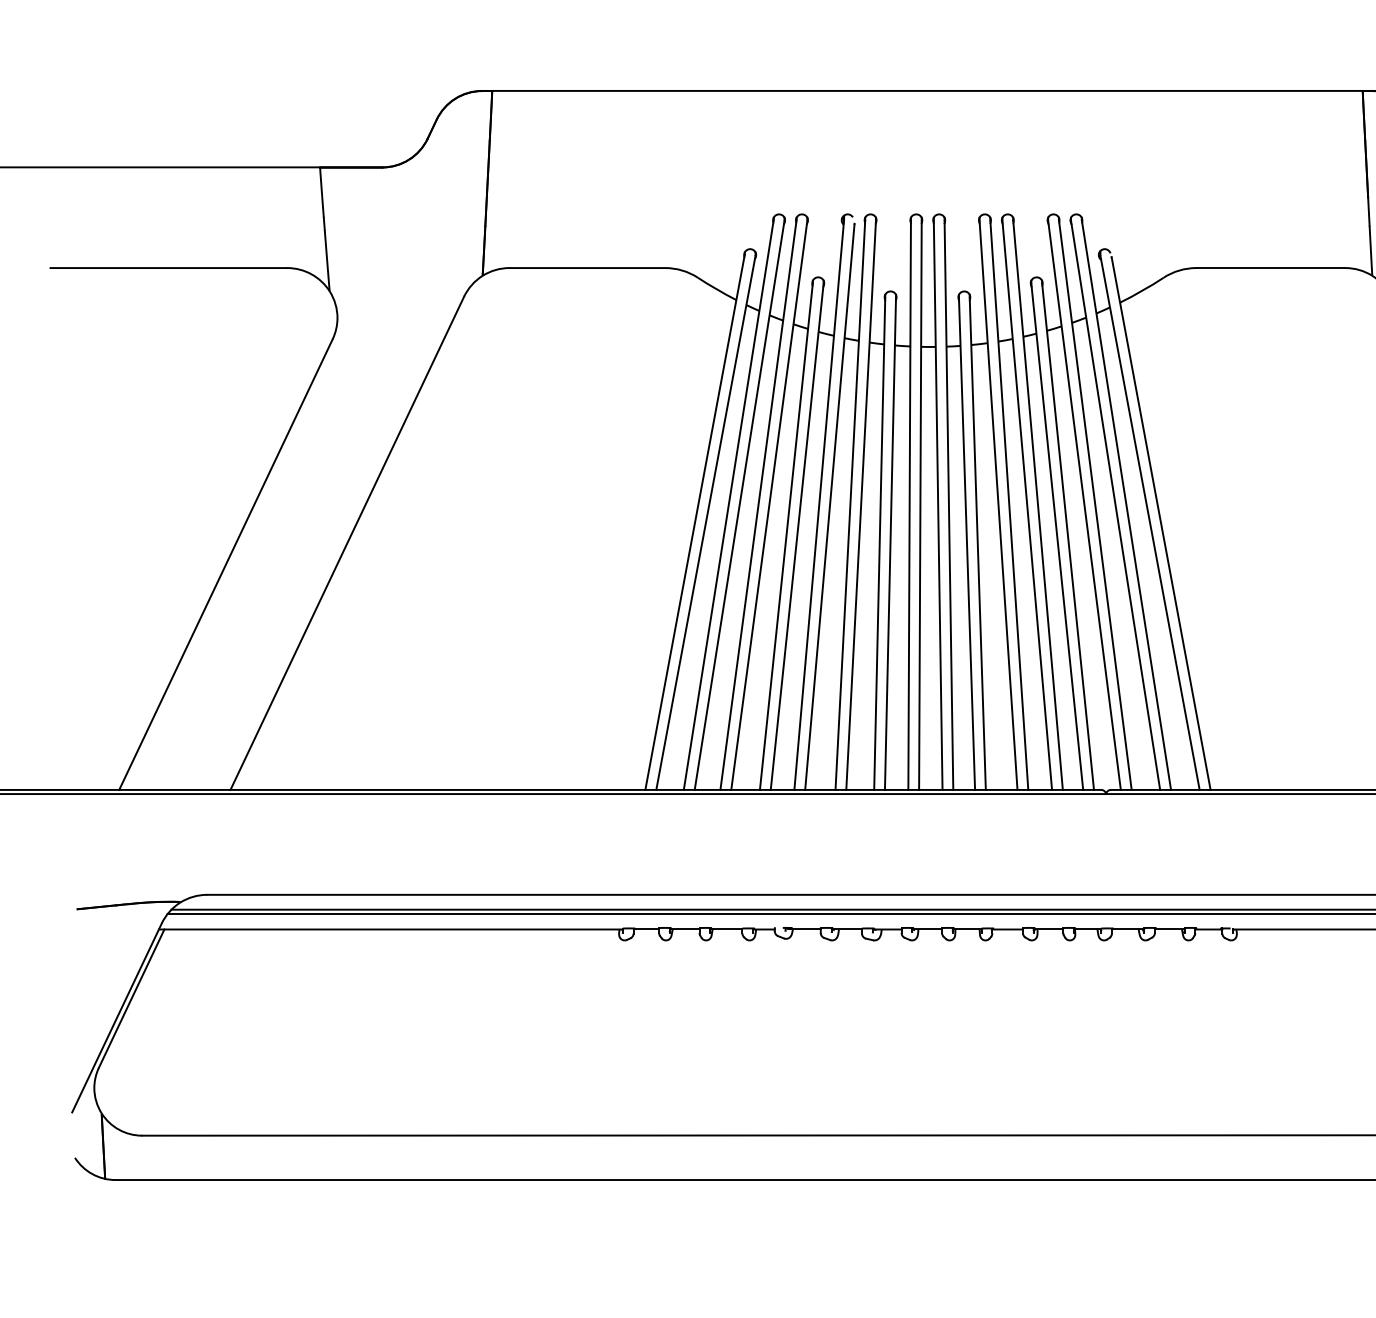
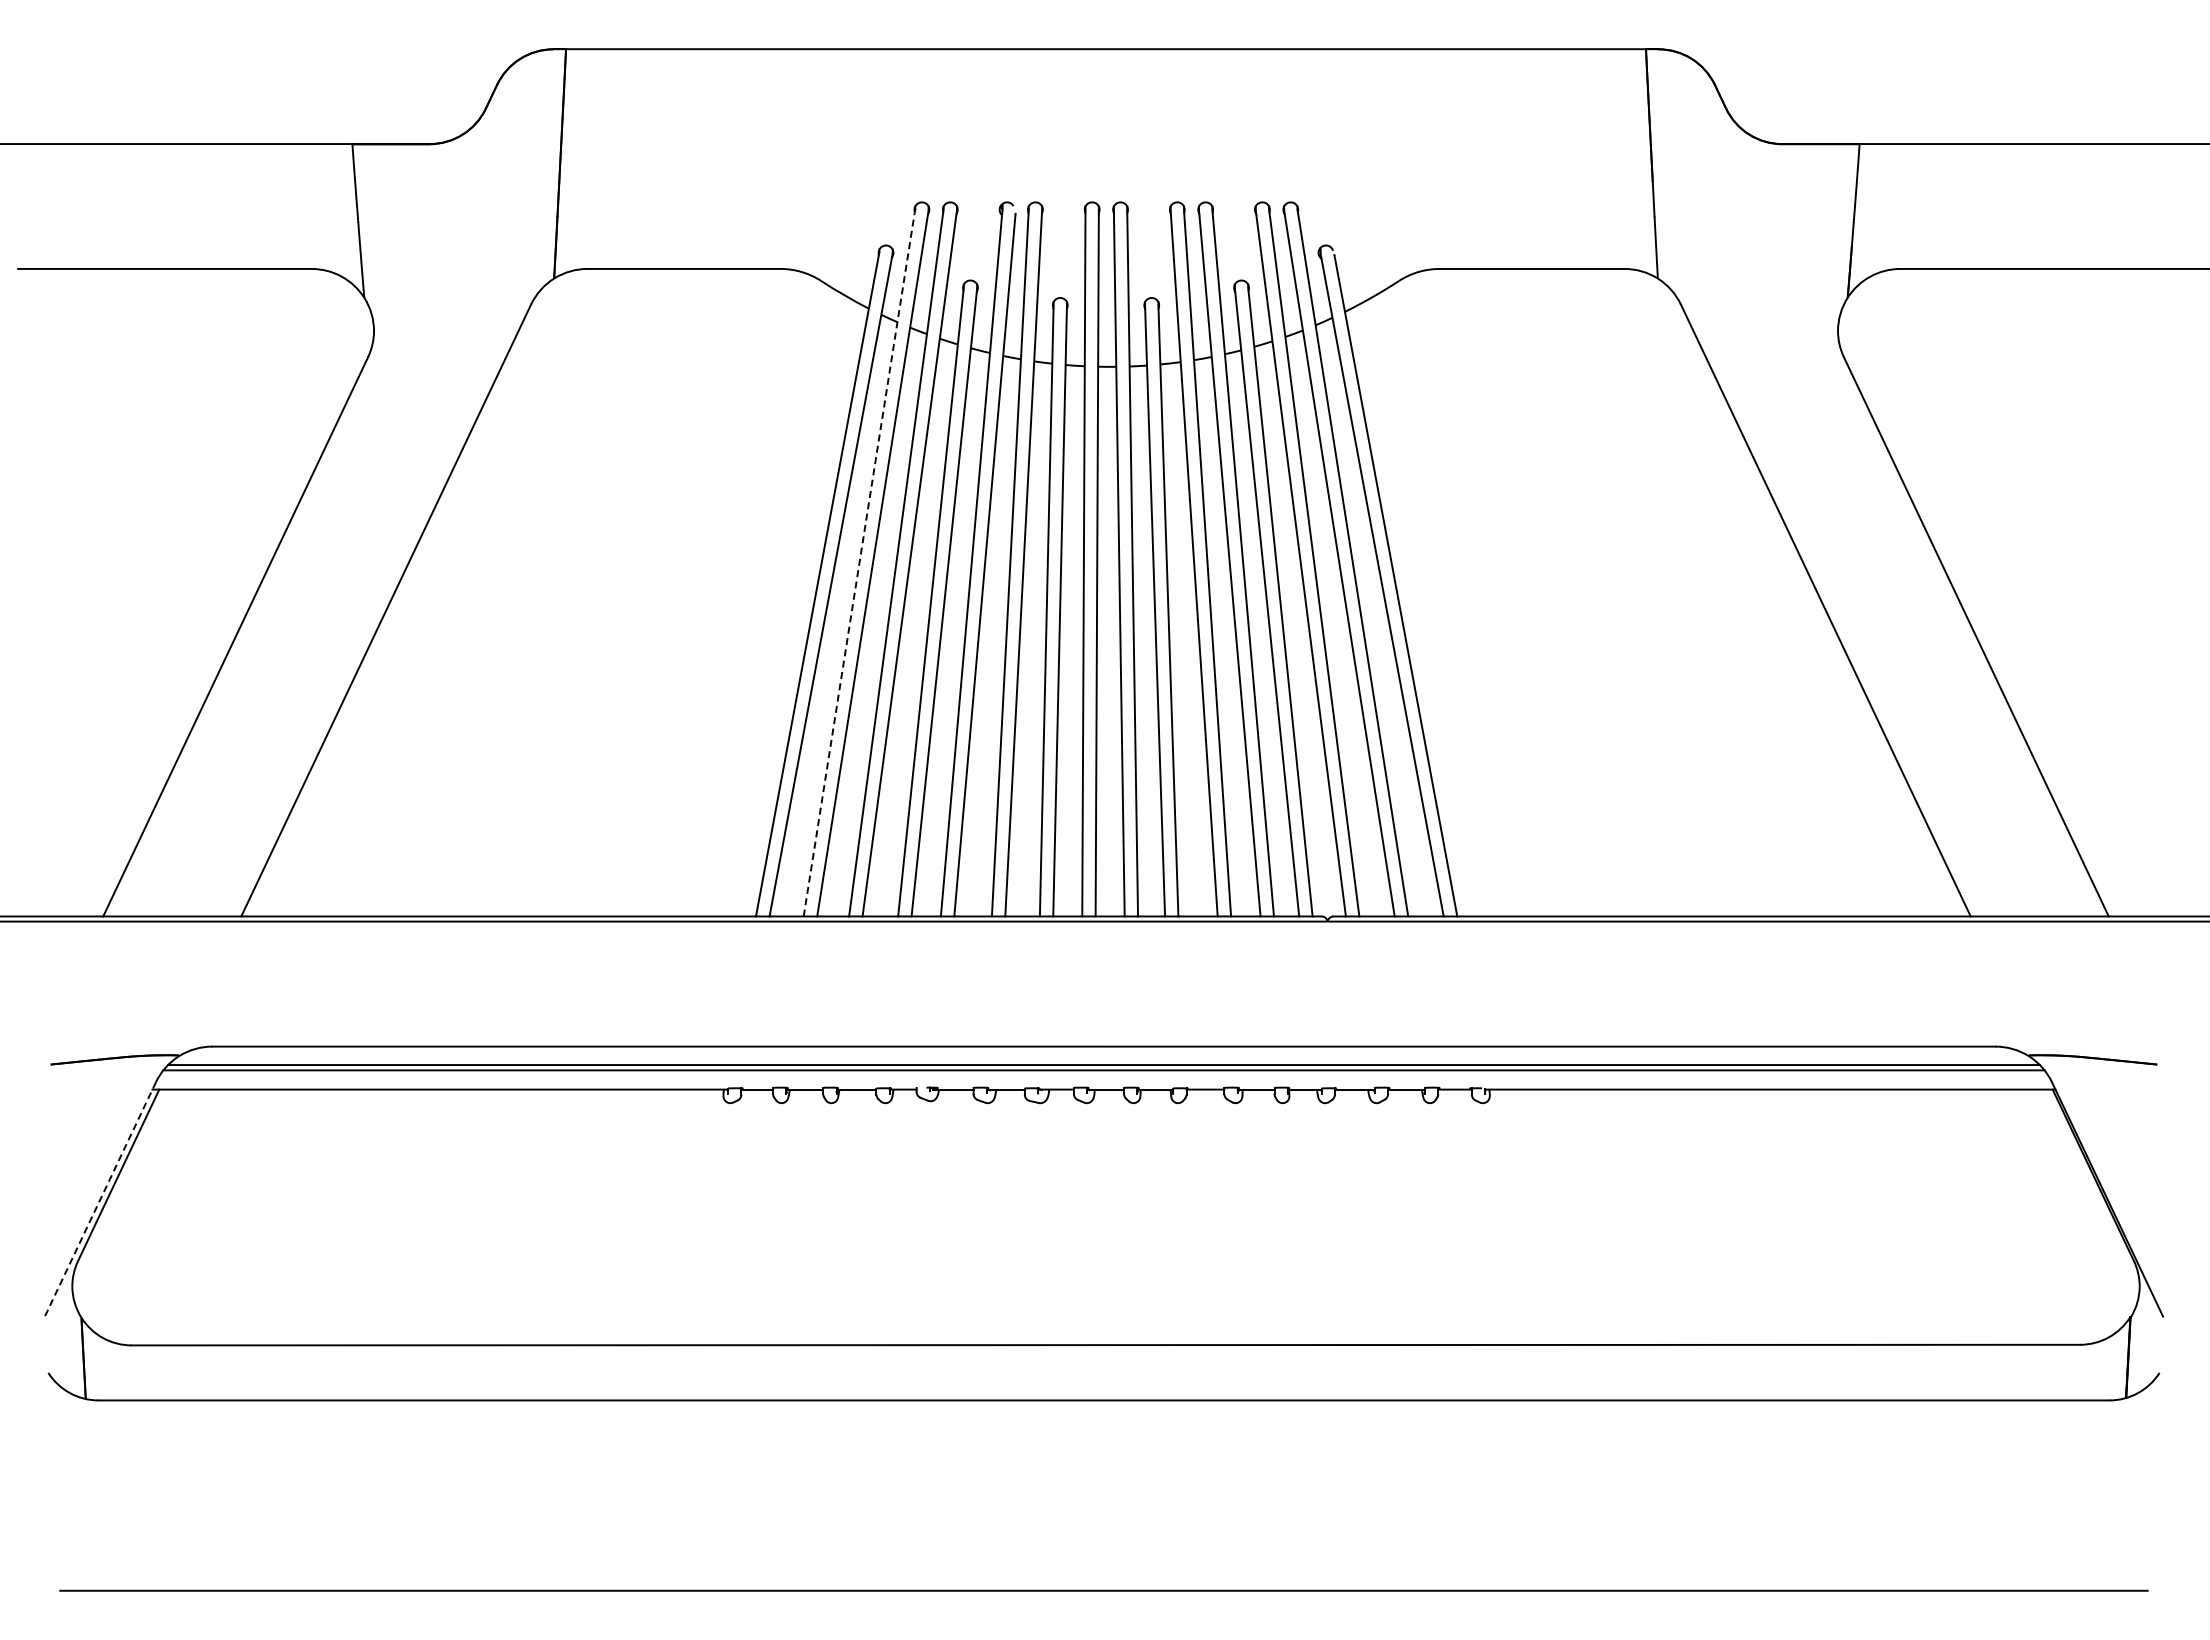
line: (728, 506) -> (859, 564), solid -> dashed
line: (117, 1018) -> (100, 1199), solid -> dashed

